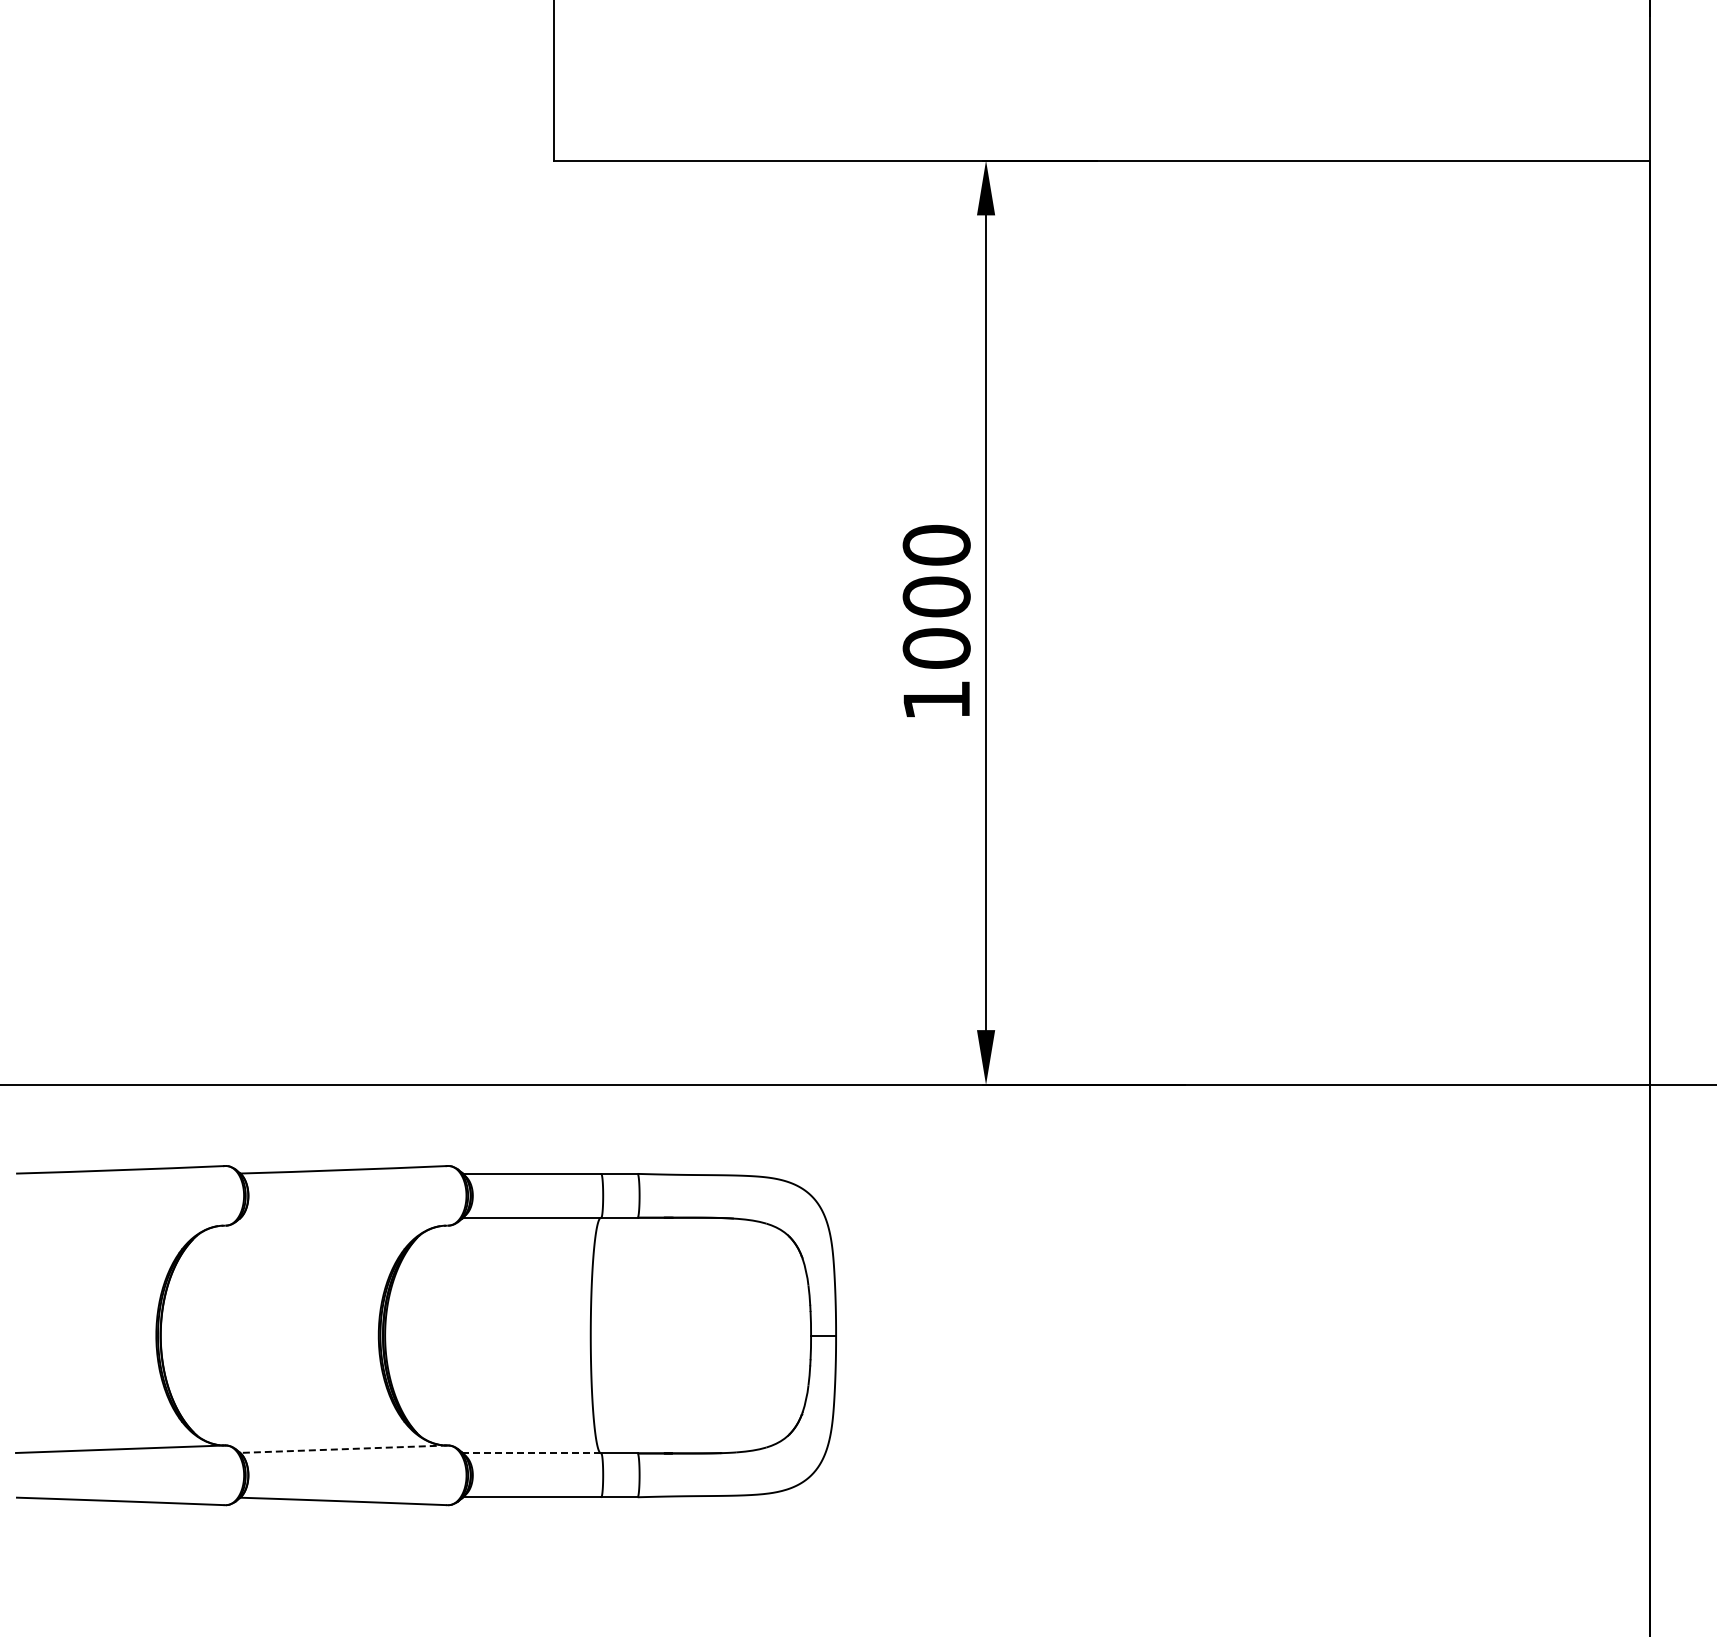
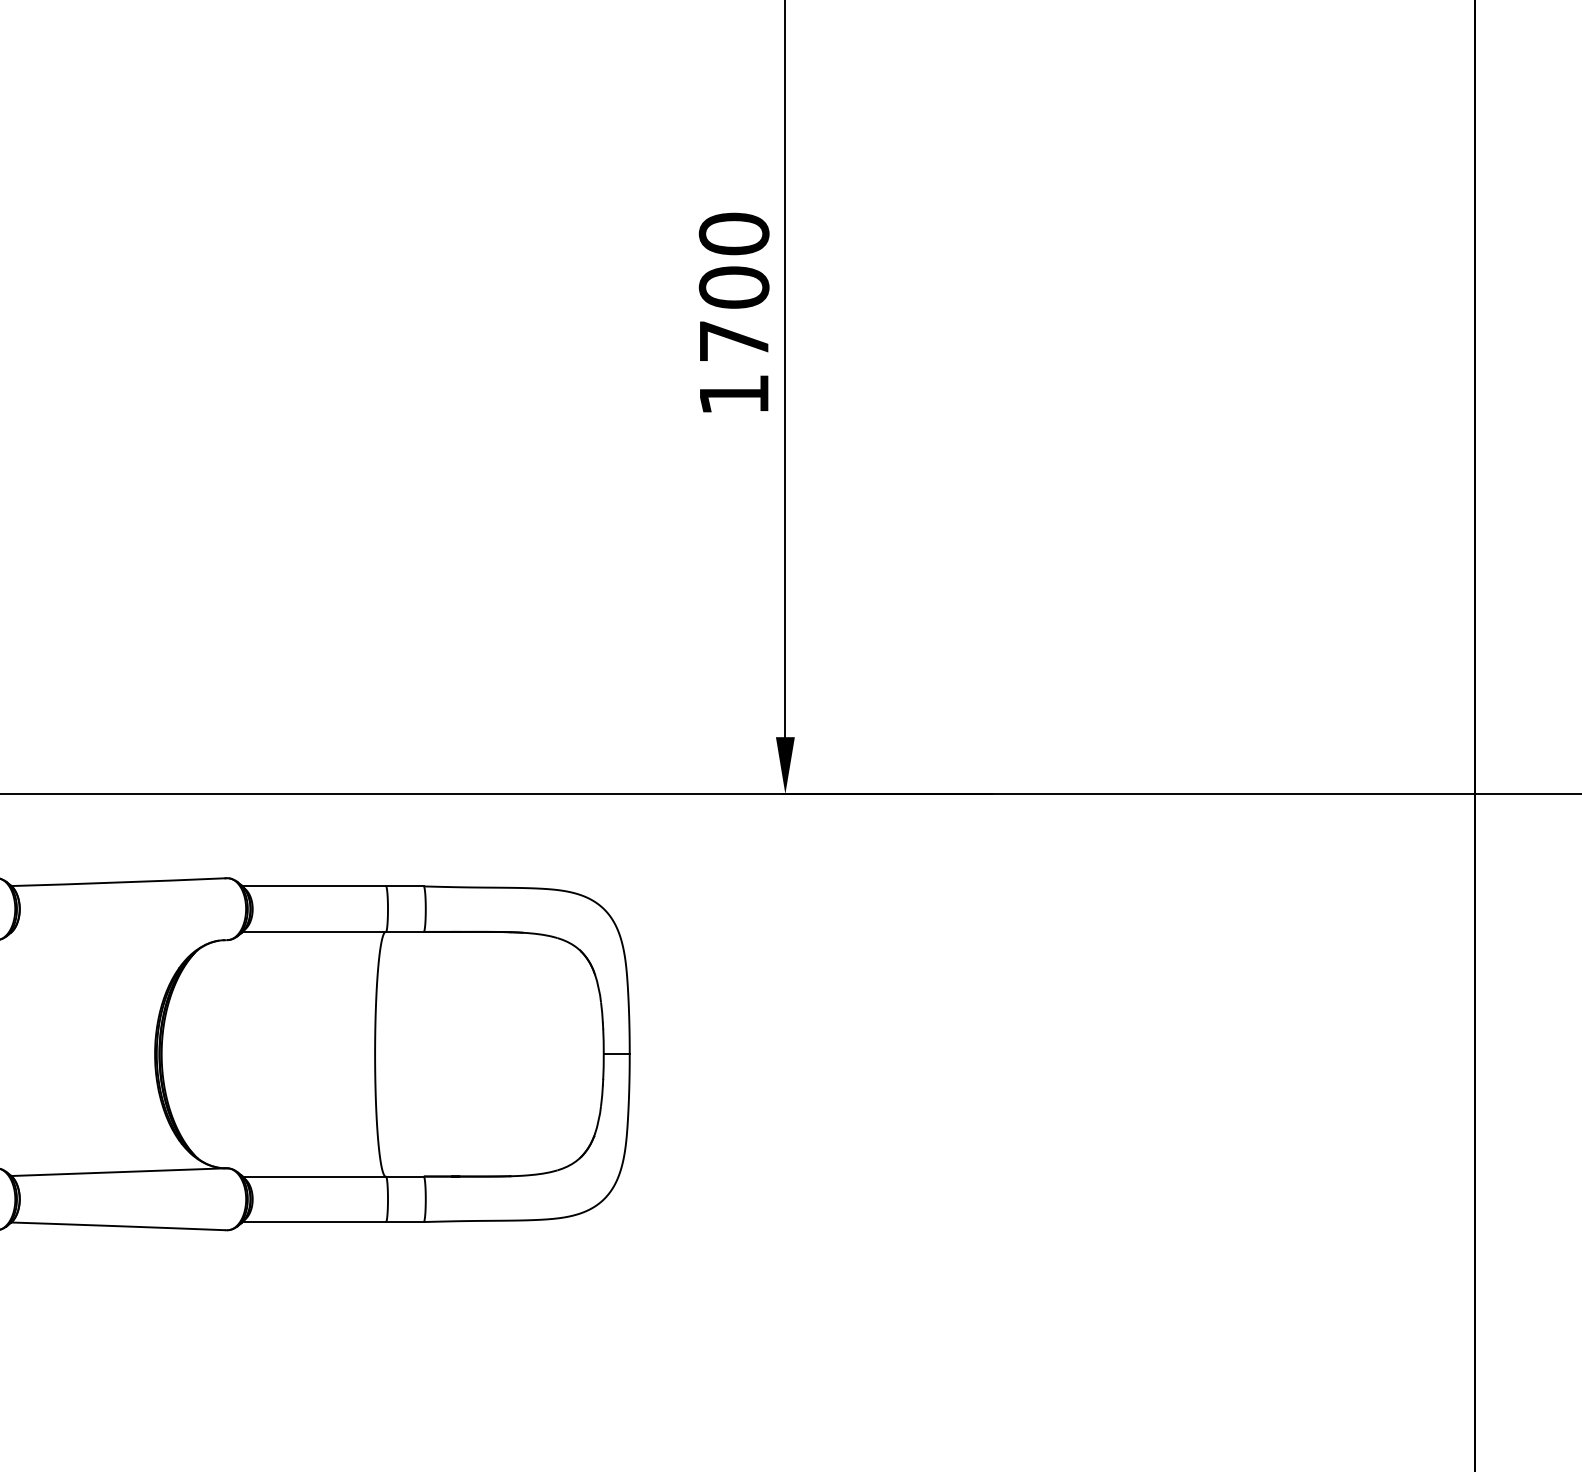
text: (936, 648) -> (733, 341), 1000 -> 1700
line: (344, 1449) -> (119, 1172), dashed -> solid
line: (531, 1453) -> (313, 1176), dashed -> solid

